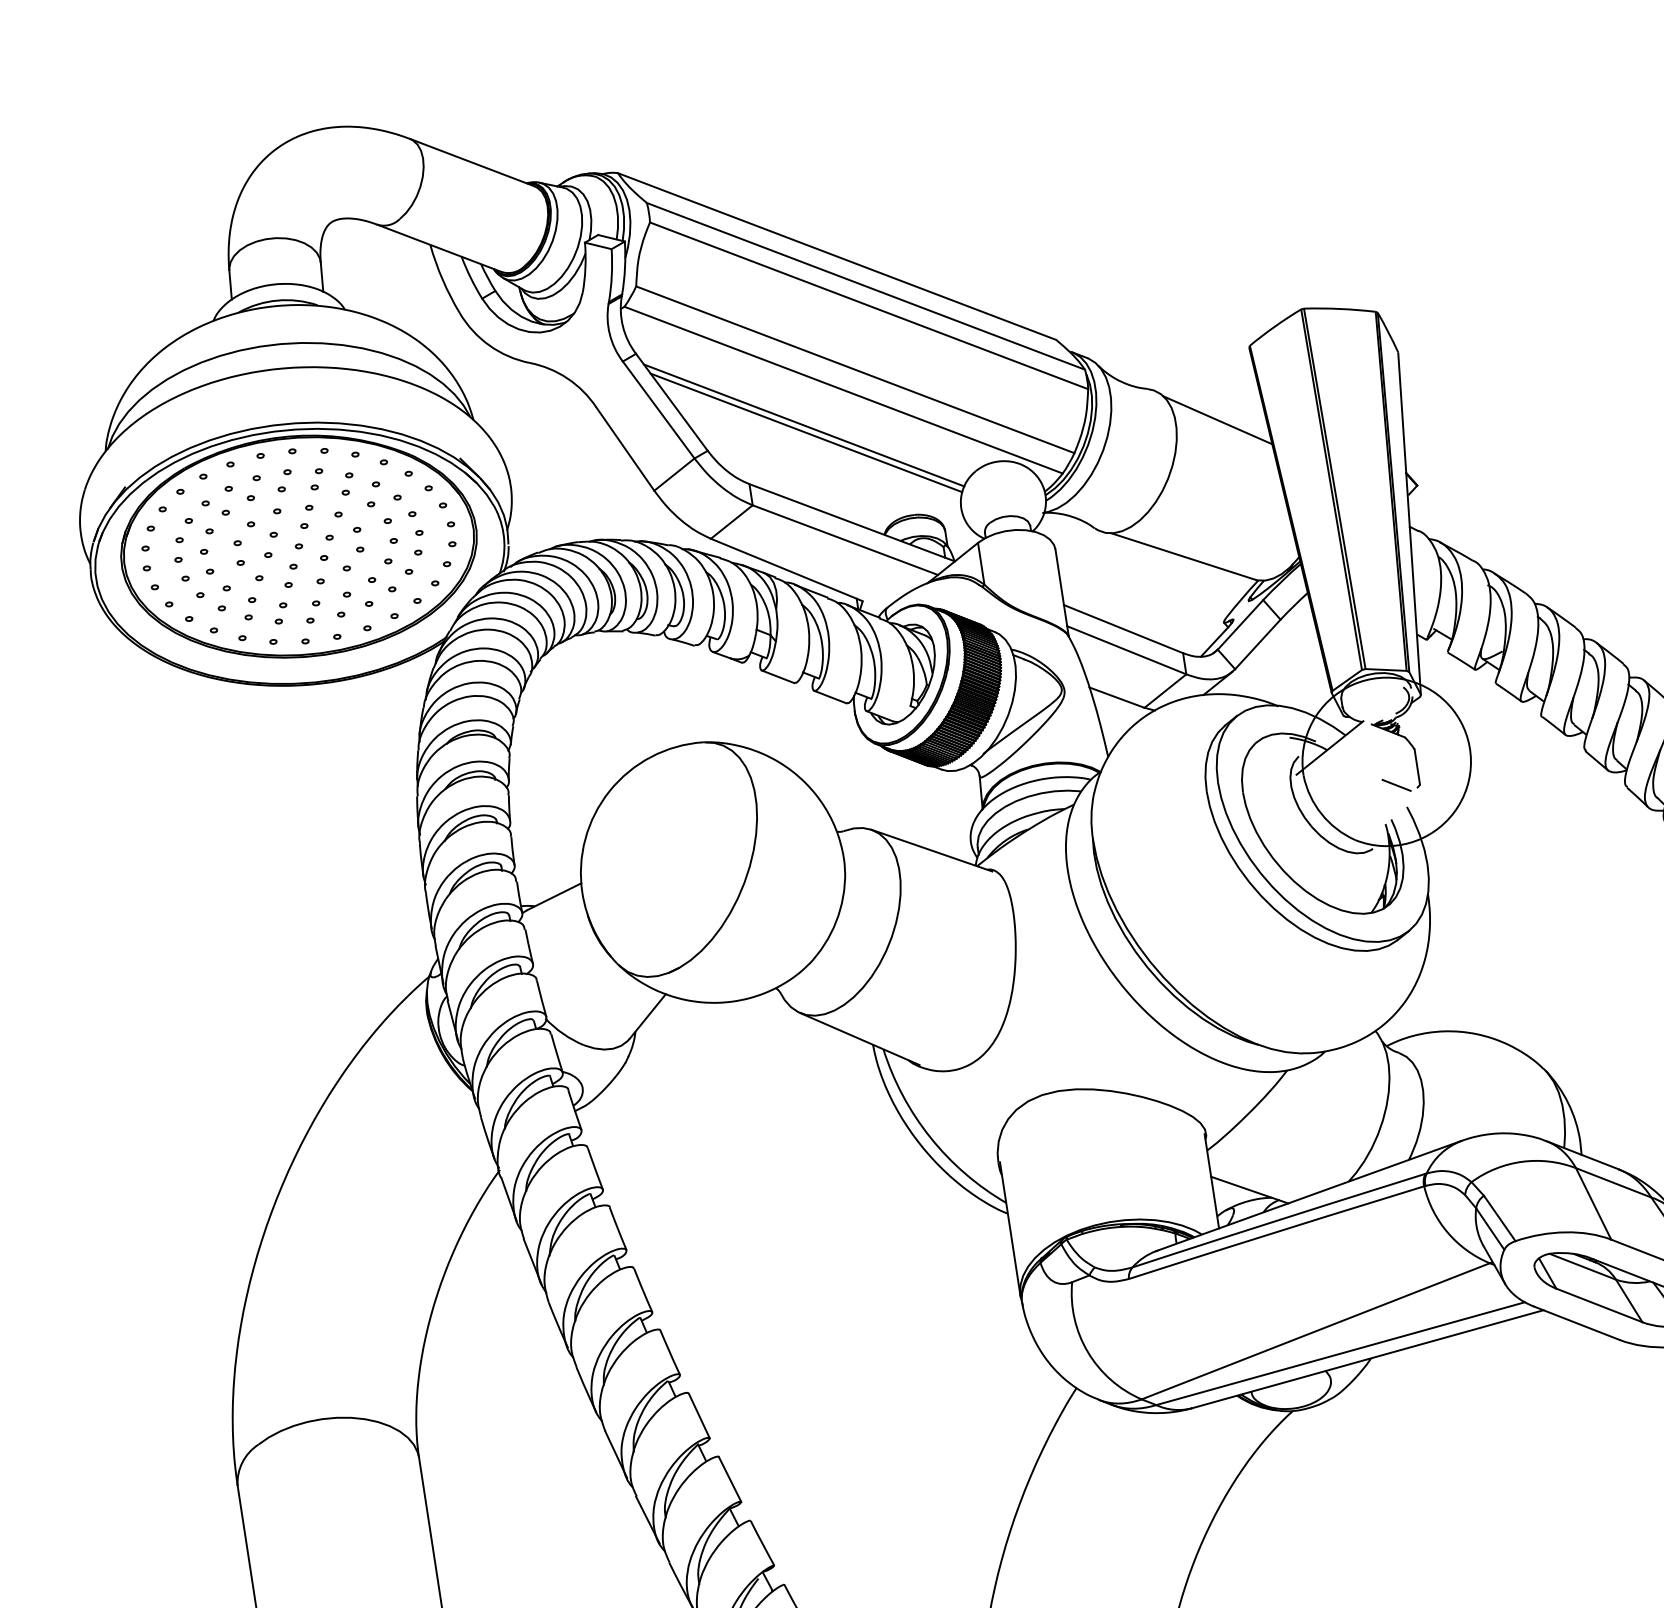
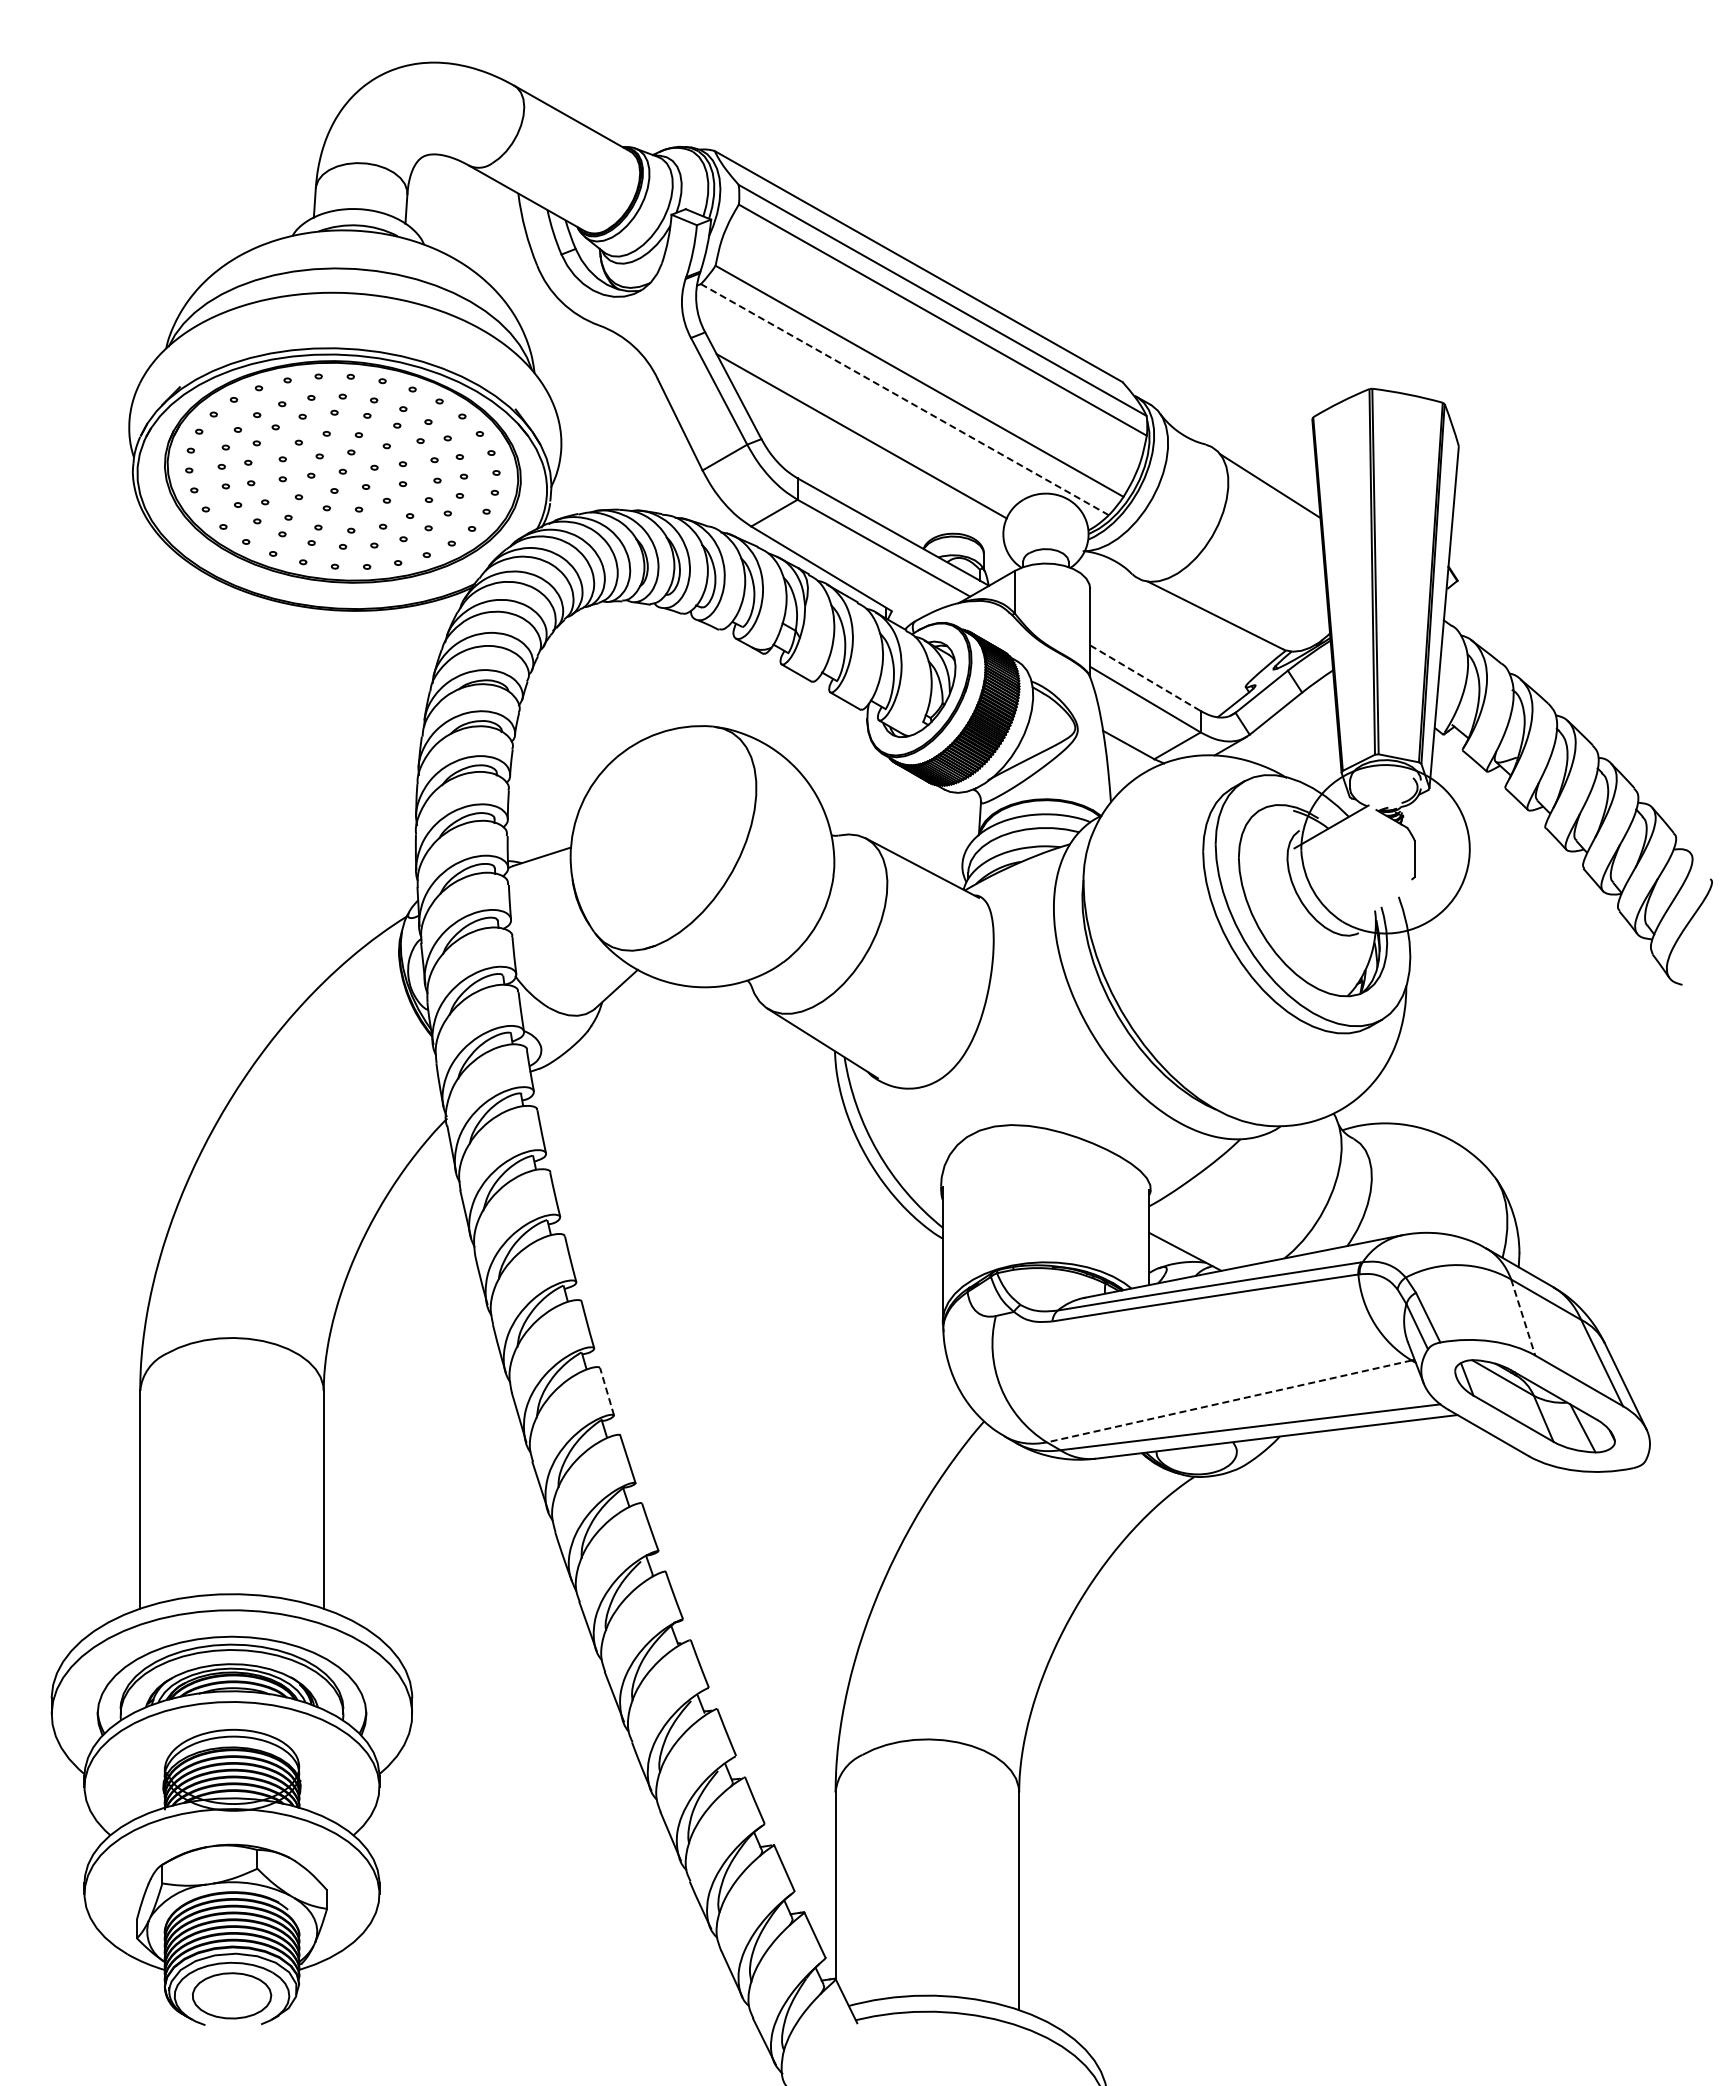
line: (843, 390) -> (904, 399), solid -> dashed
line: (804, 425) -> (860, 428), removed
line: (1123, 629) -> (1145, 678), solid -> dashed
line: (1396, 784) -> (1391, 873), removed
line: (1593, 1203) -> (1523, 1317), solid -> dashed
line: (1315, 1331) -> (1229, 1401), solid -> dashed
line: (699, 1415) -> (607, 1391), solid -> dashed

